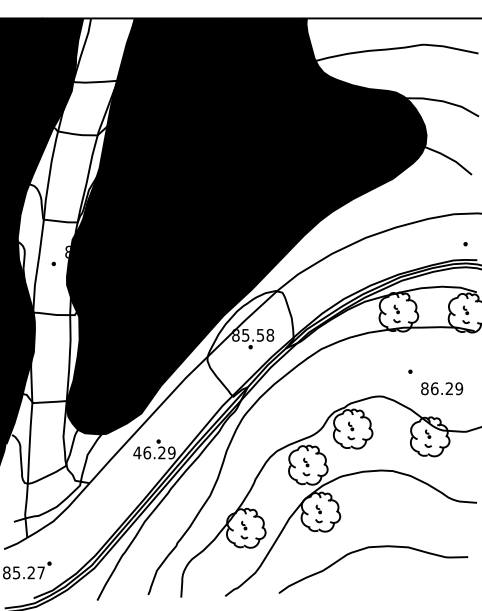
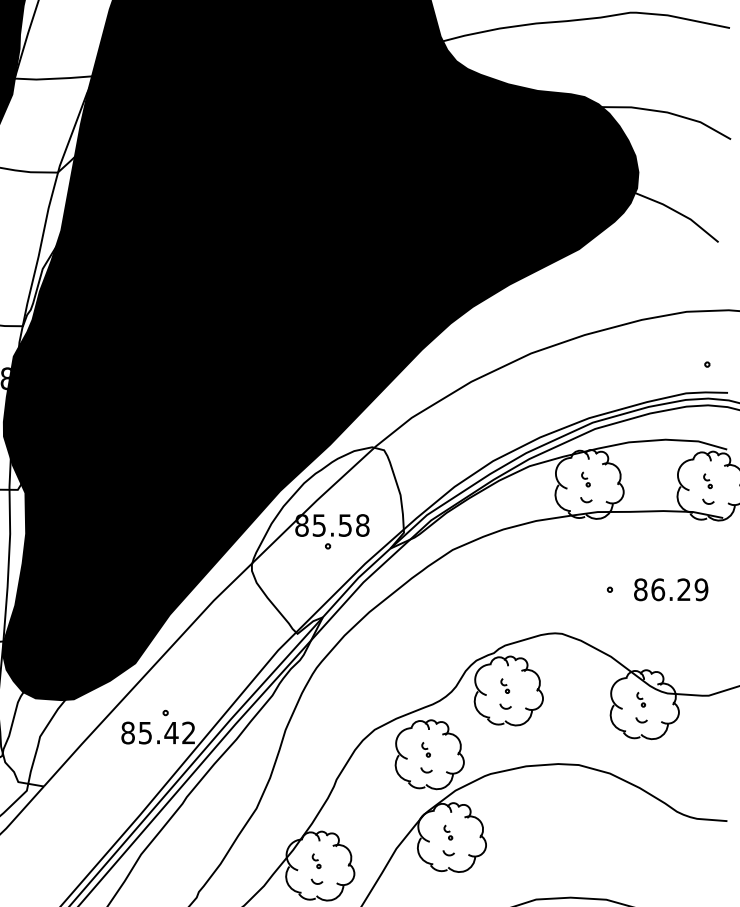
text: (442, 388) -> (671, 589), moved
text: (154, 452) -> (158, 732), 46.29 -> 85.42

